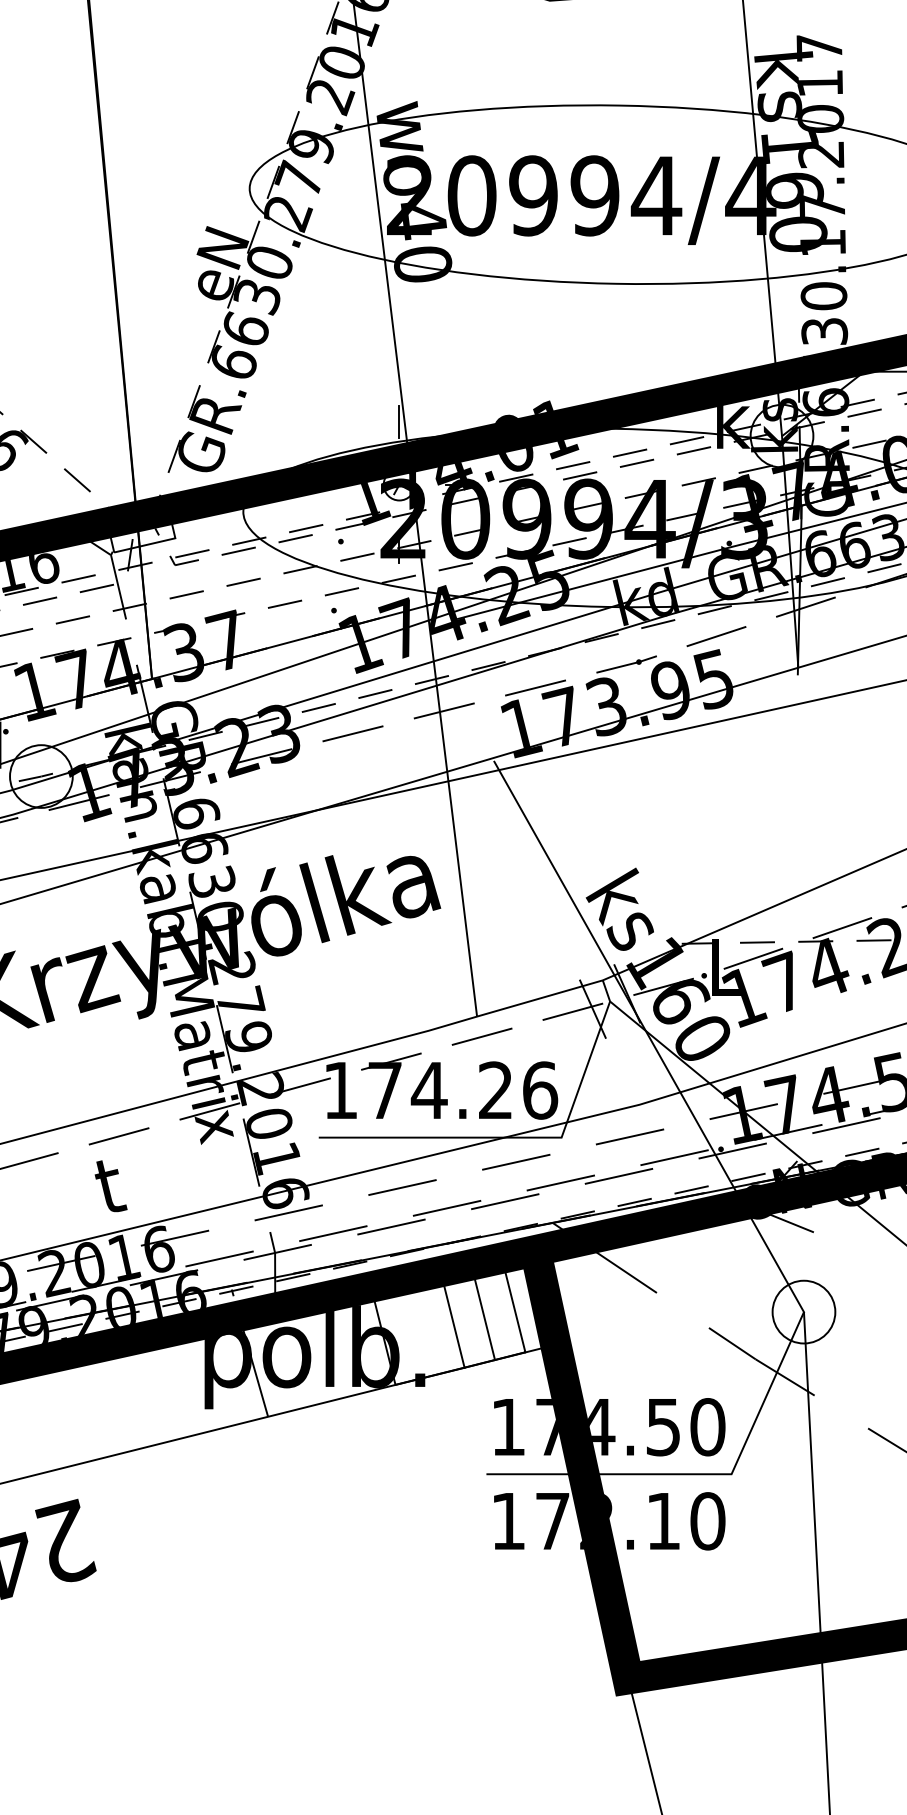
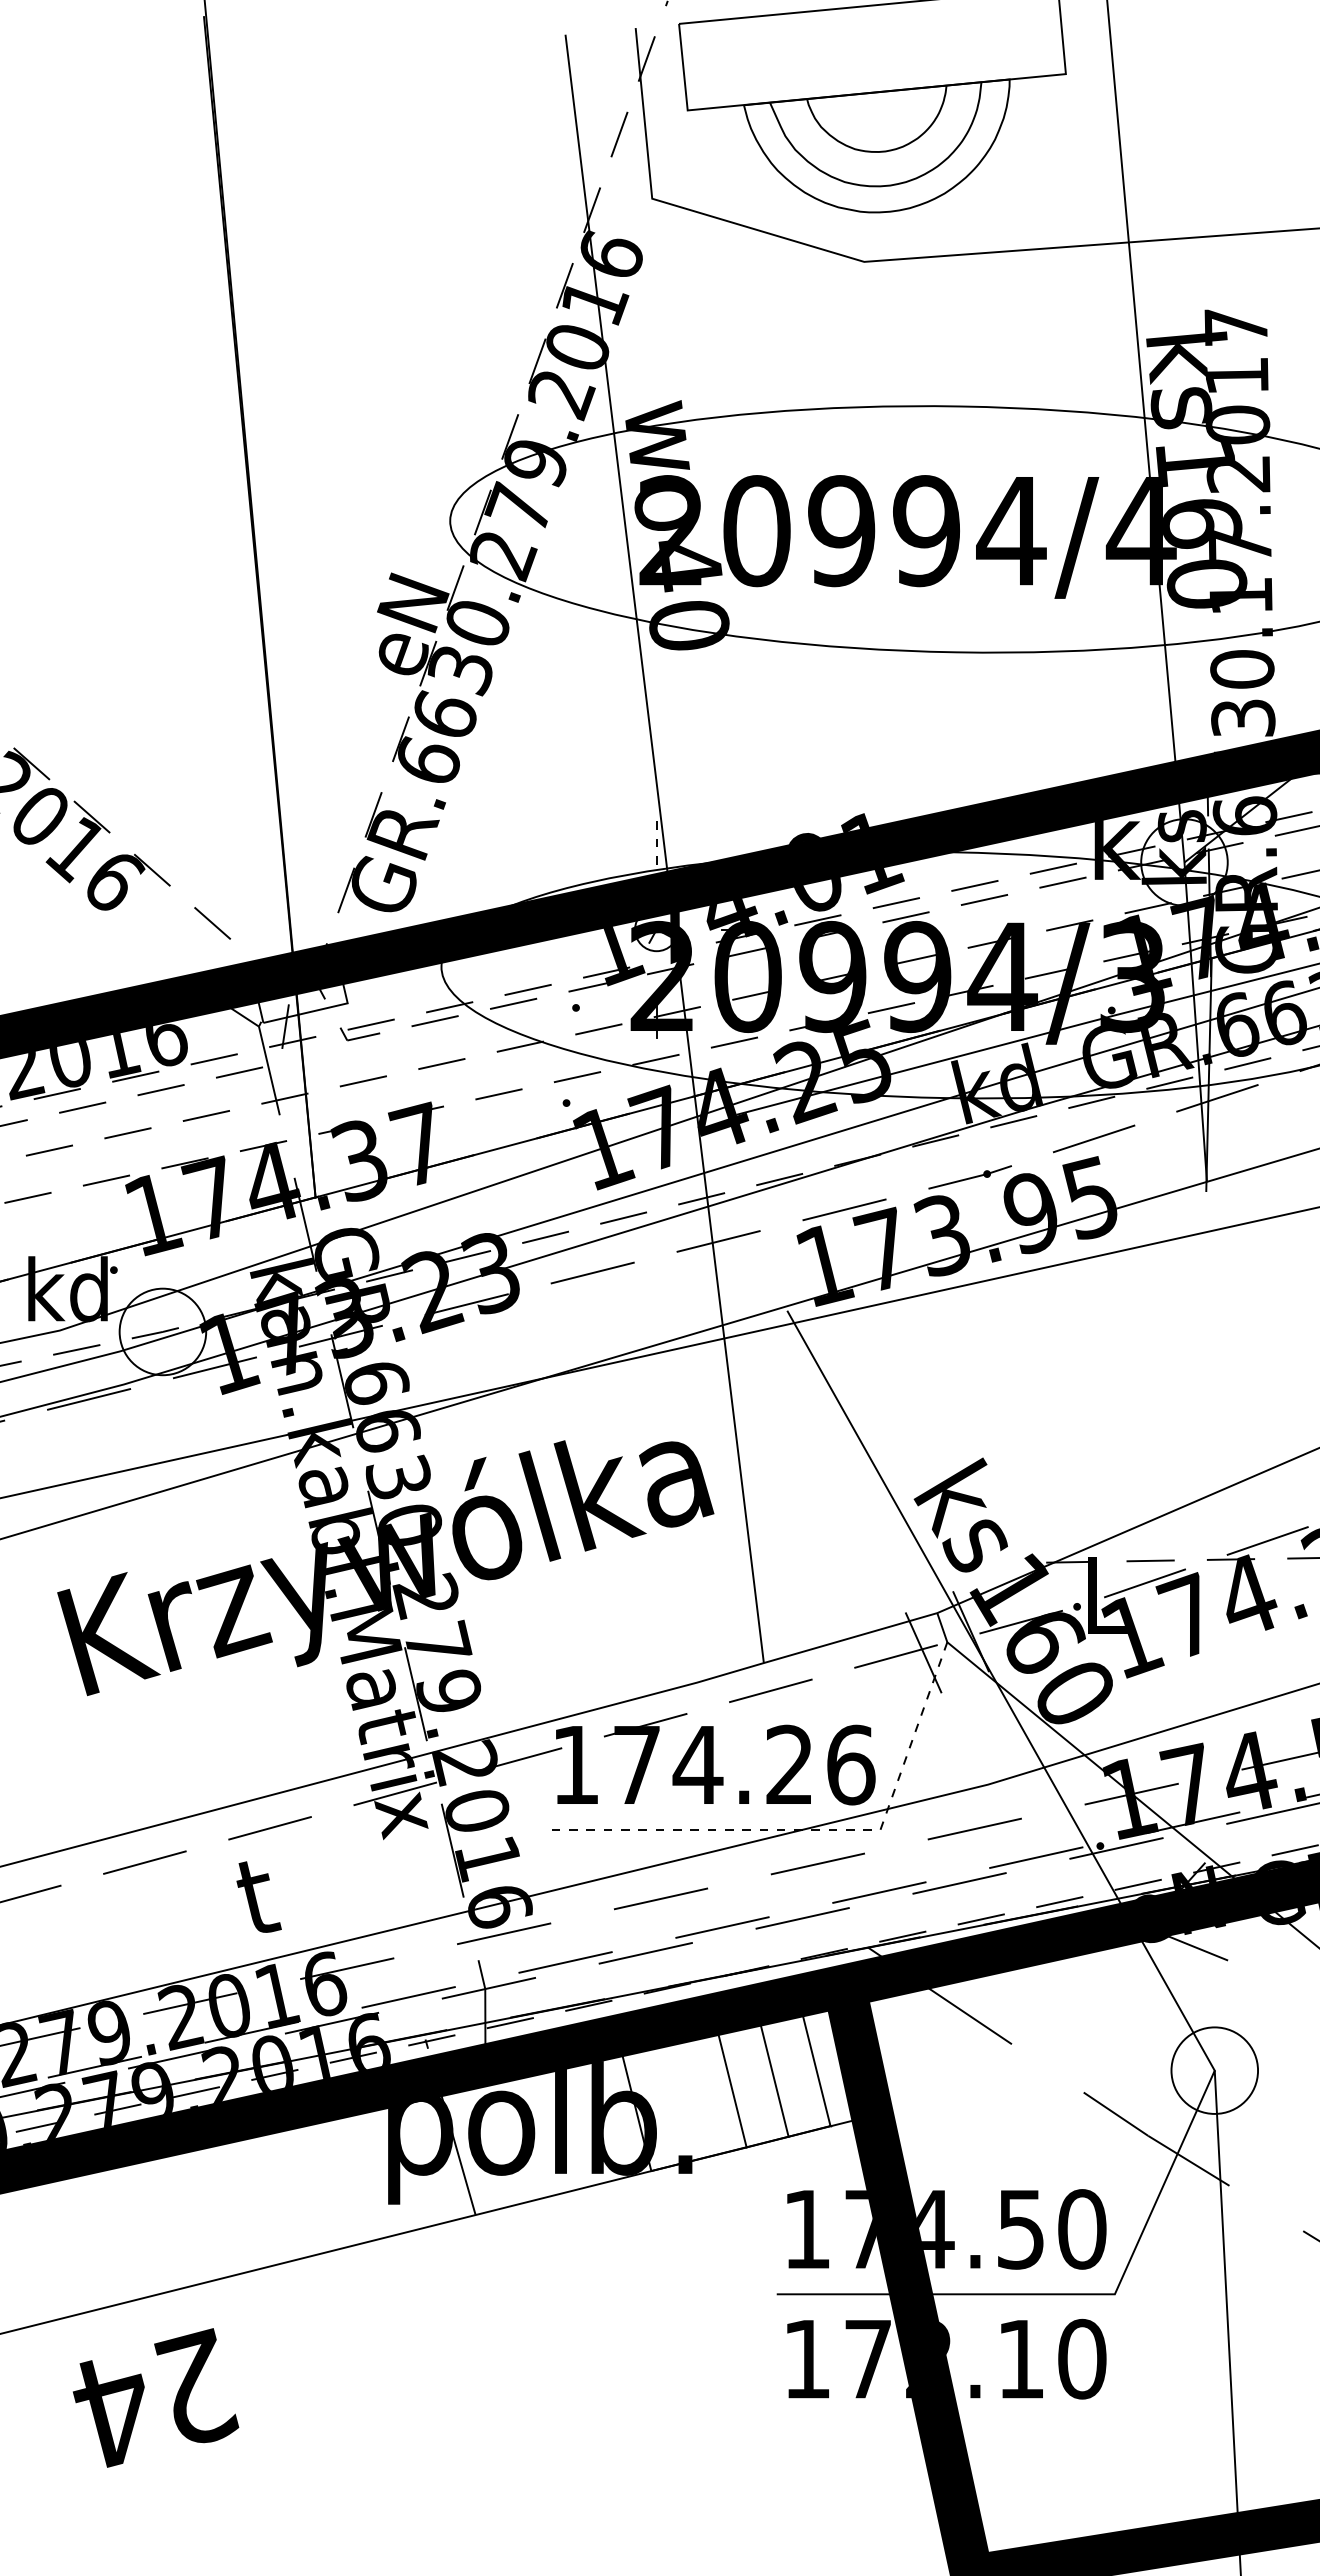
line: (399, 421) -> (656, 842), solid -> dashed
line: (513, 1137) -> (813, 1829), solid -> dashed

